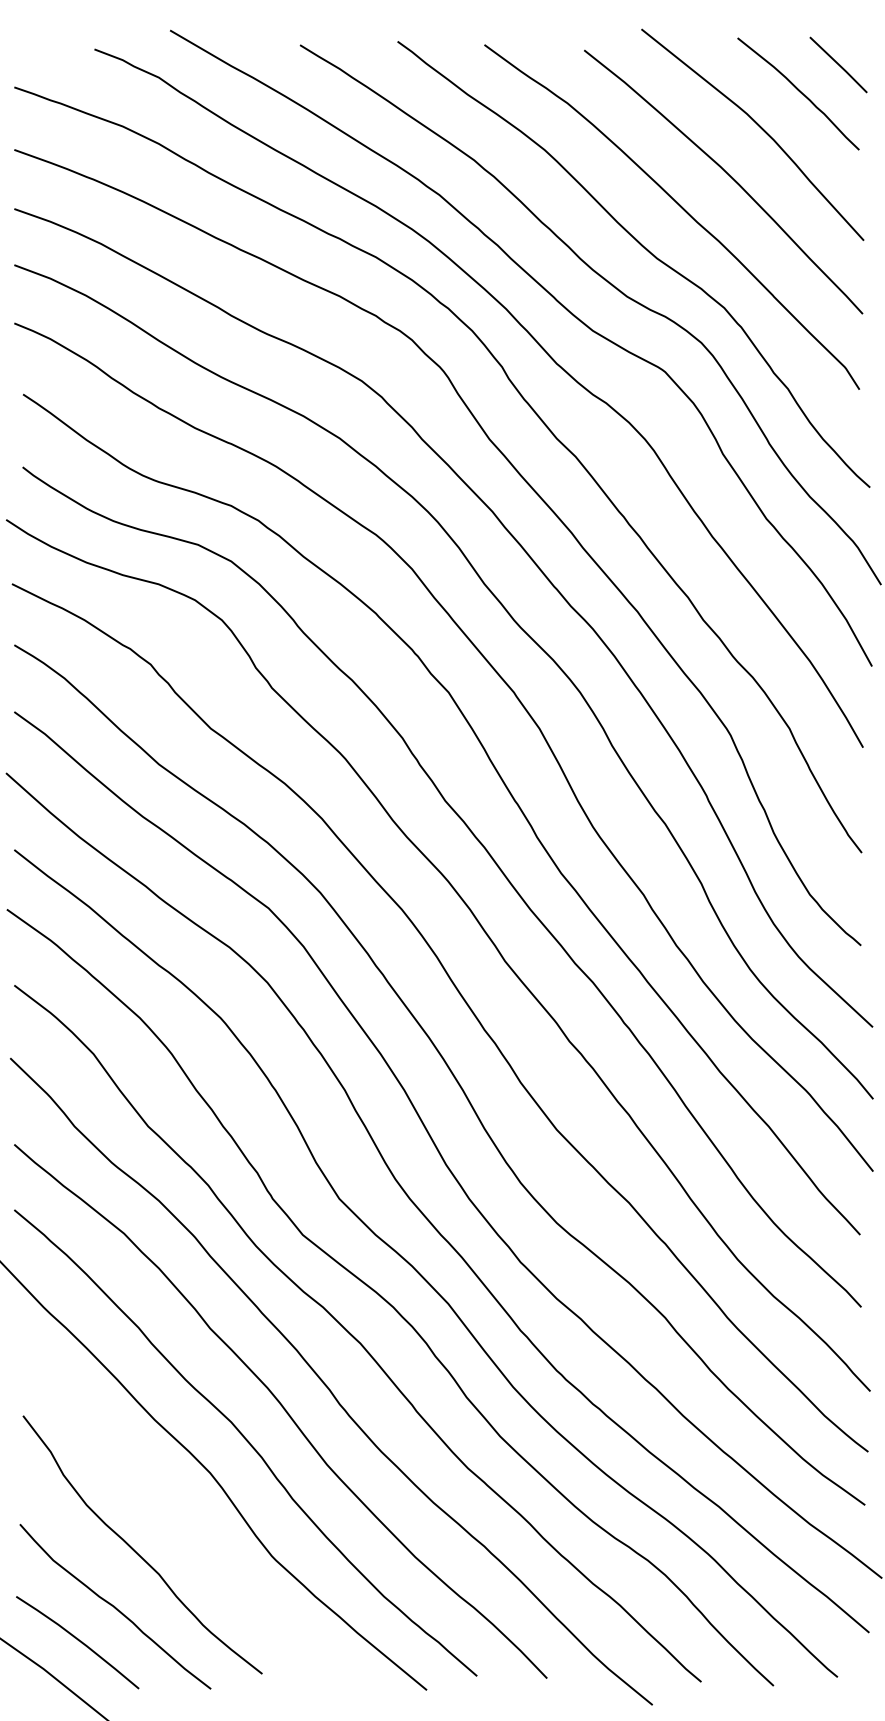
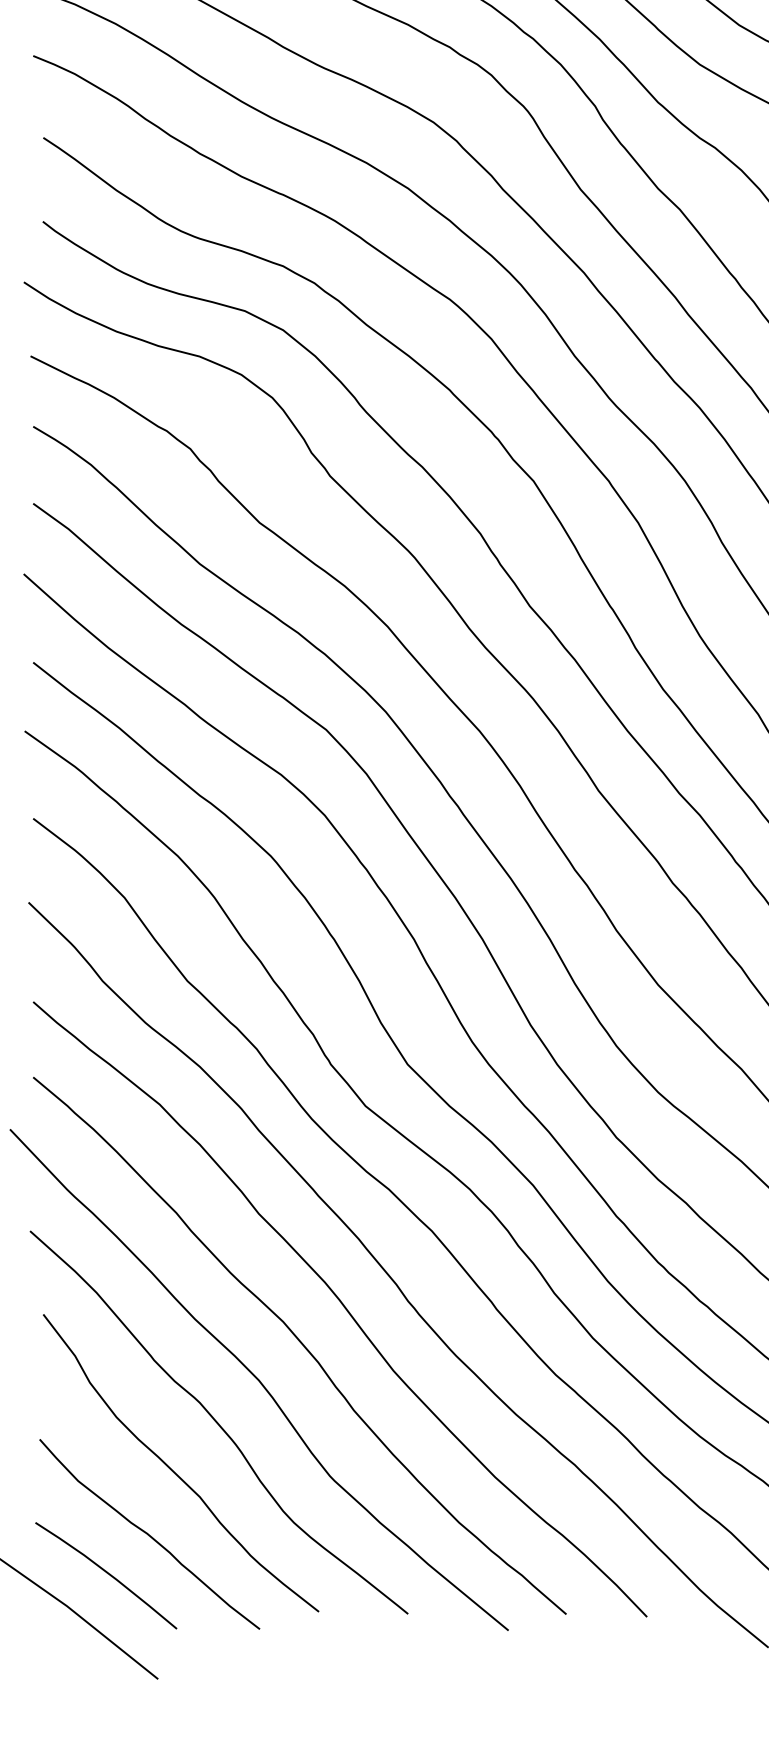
curve: (174, 1509) -> (217, 1422), added

